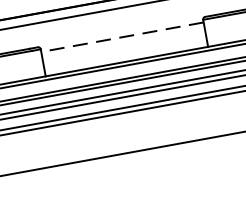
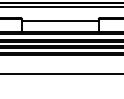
line: (123, 37) -> (60, 20), dashed -> solid

